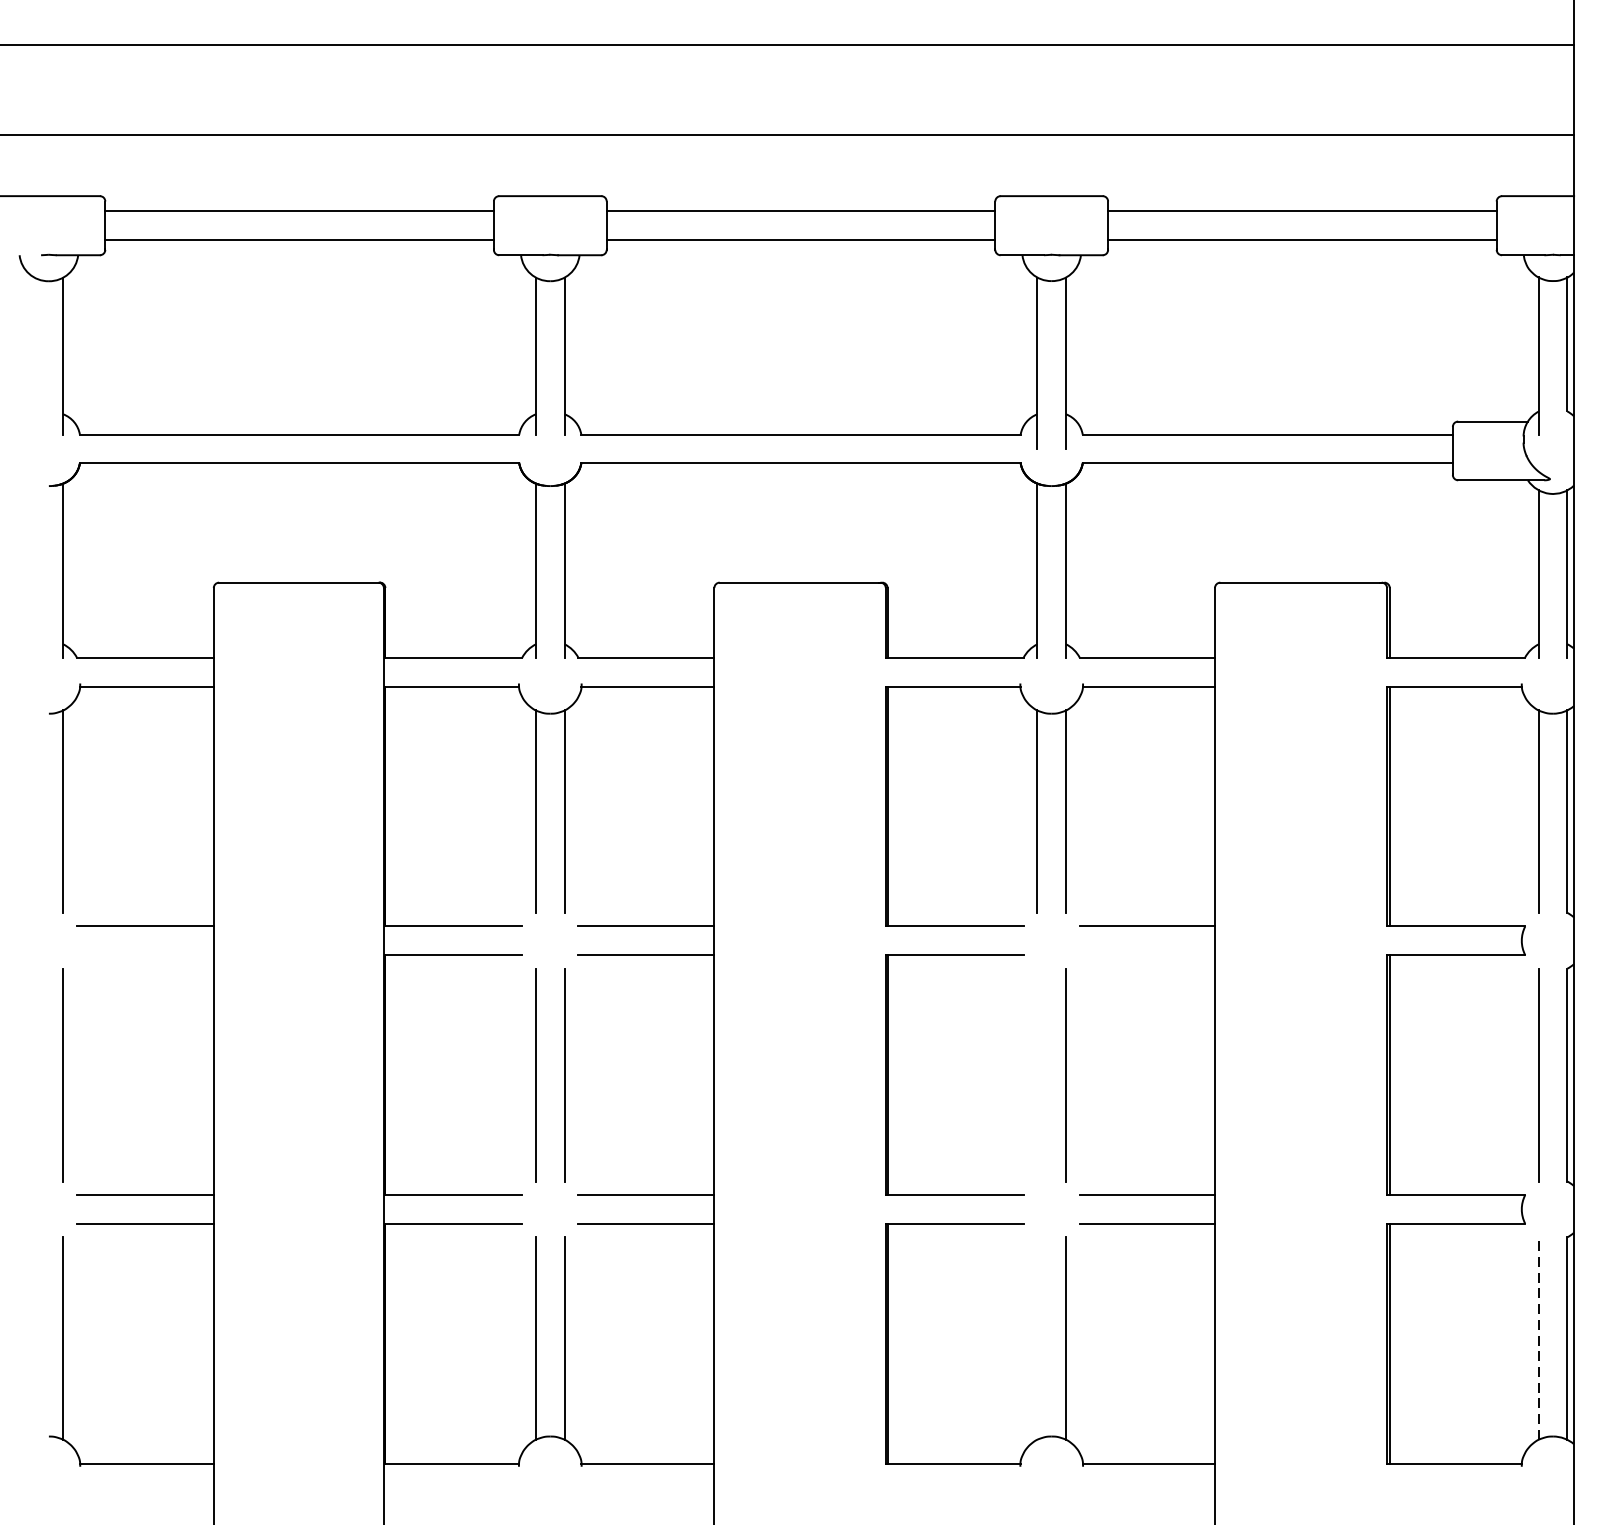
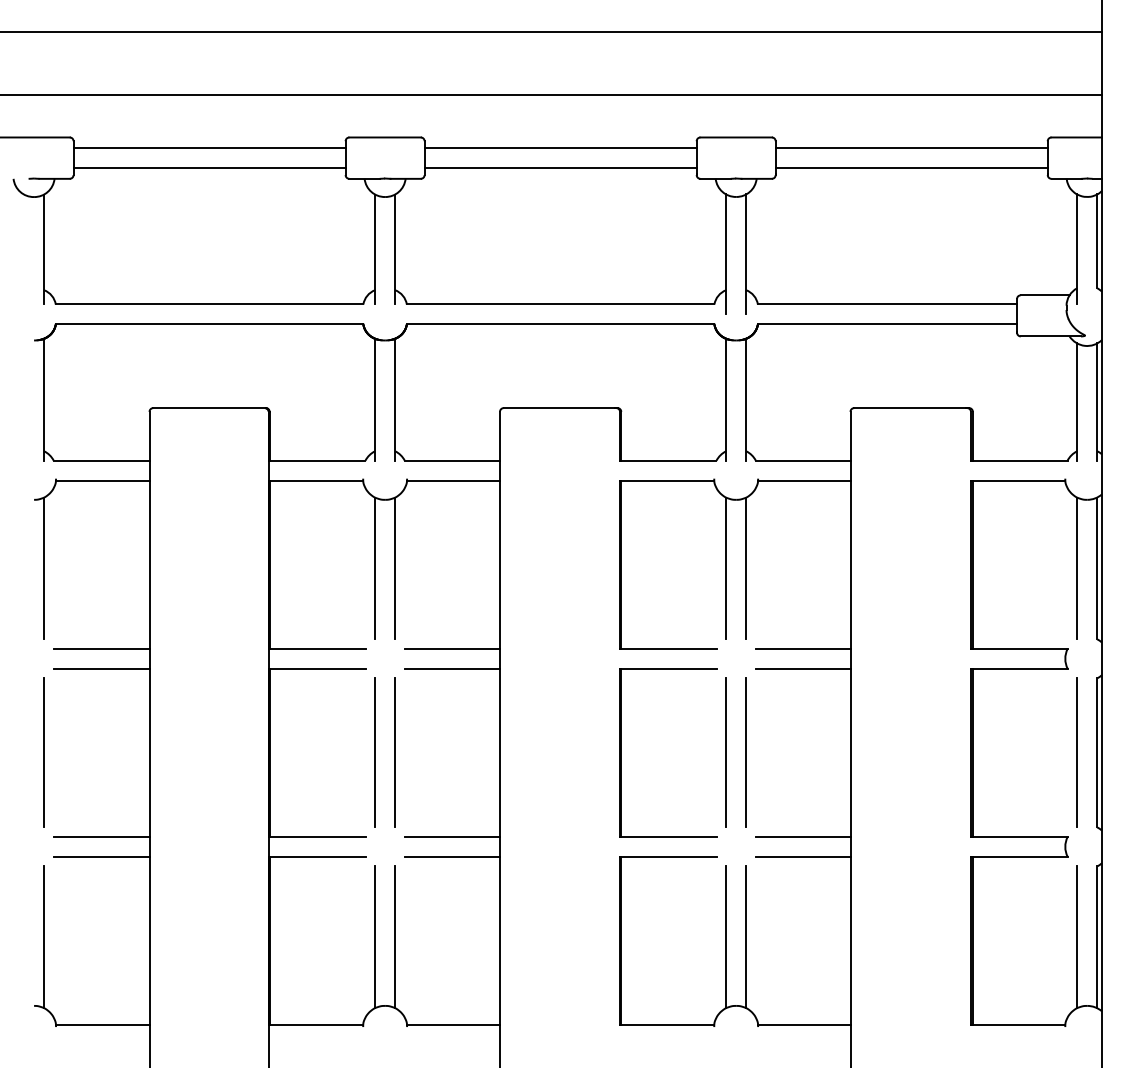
line: (145, 954) -> (101, 668), added
line: (1146, 954) -> (802, 668), added
line: (1036, 1074) -> (725, 752), added
line: (1037, 1338) -> (726, 937), added
line: (1539, 1338) -> (1077, 937), dashed -> solid

